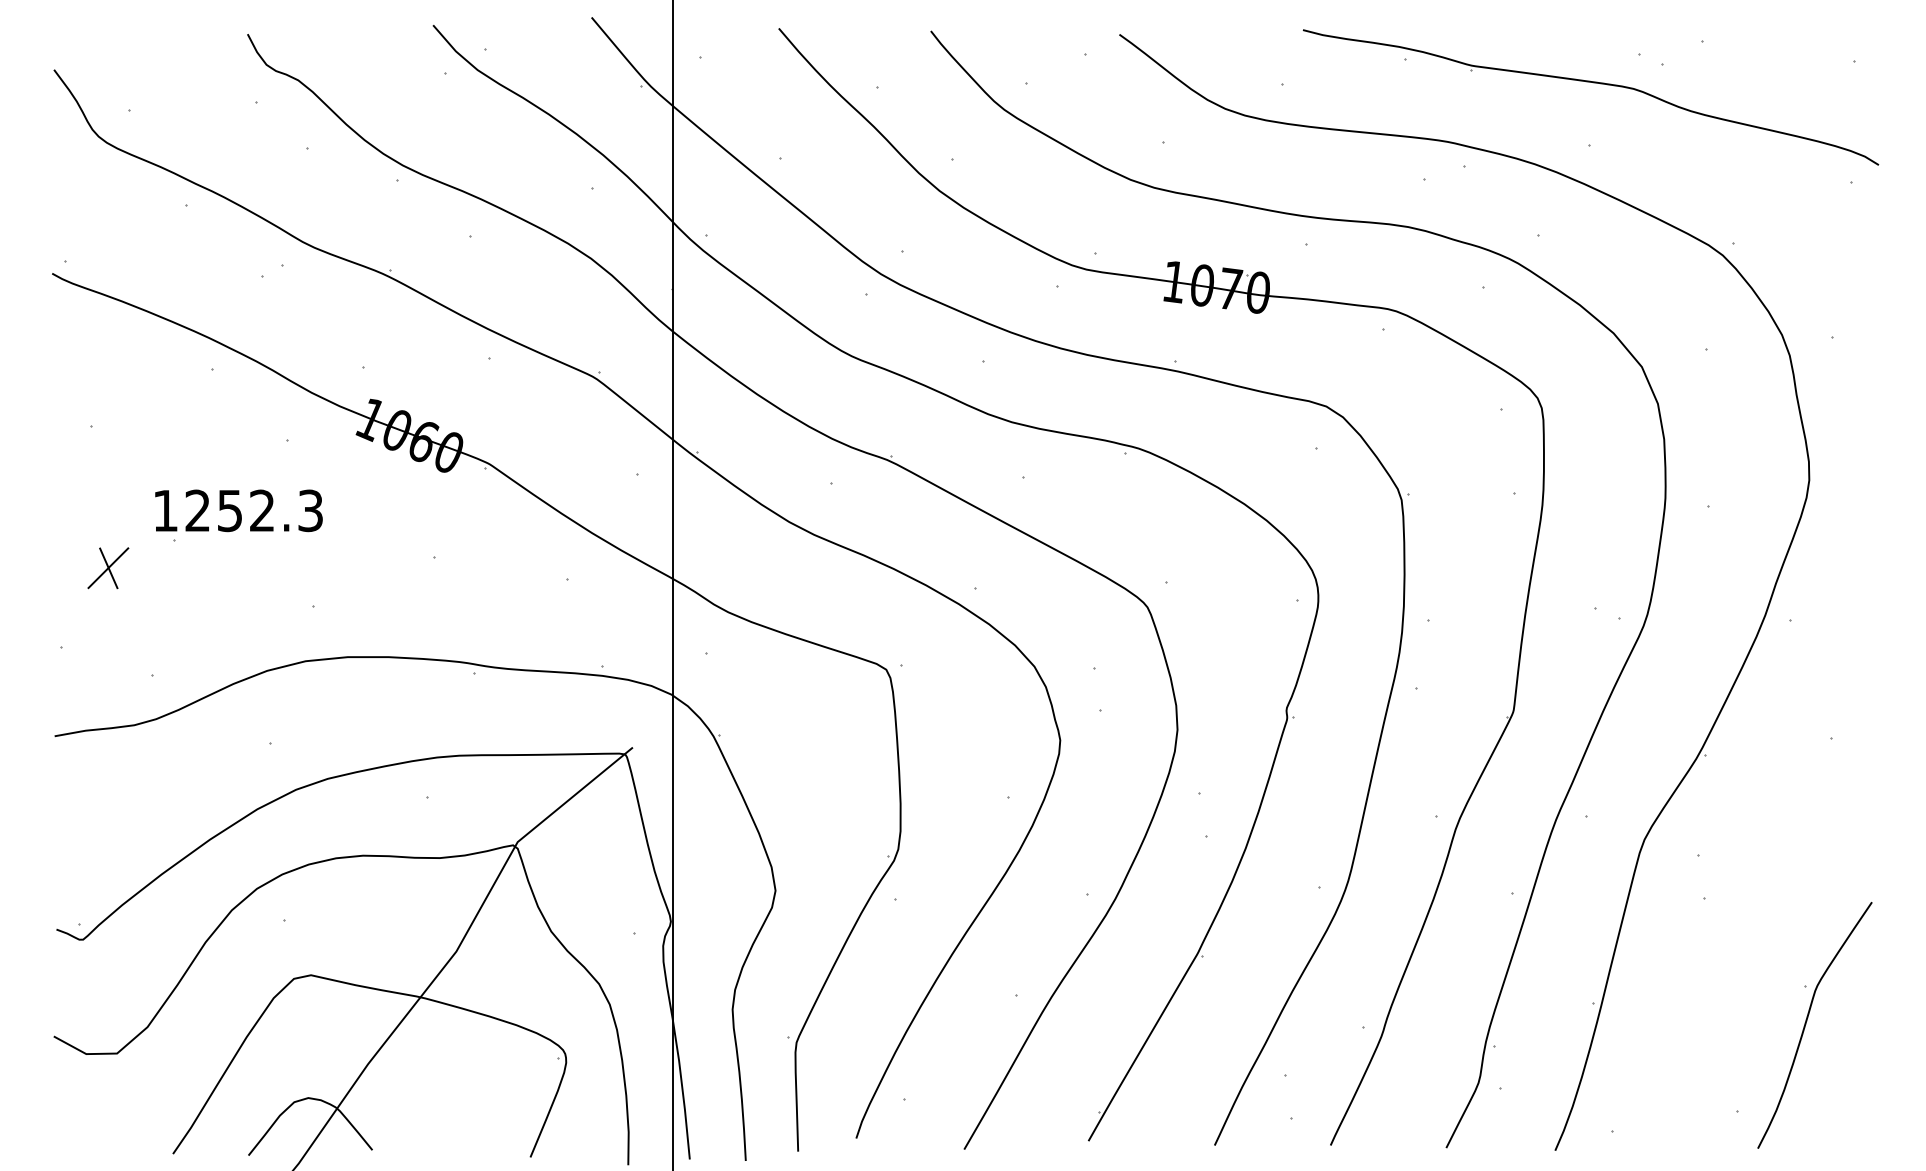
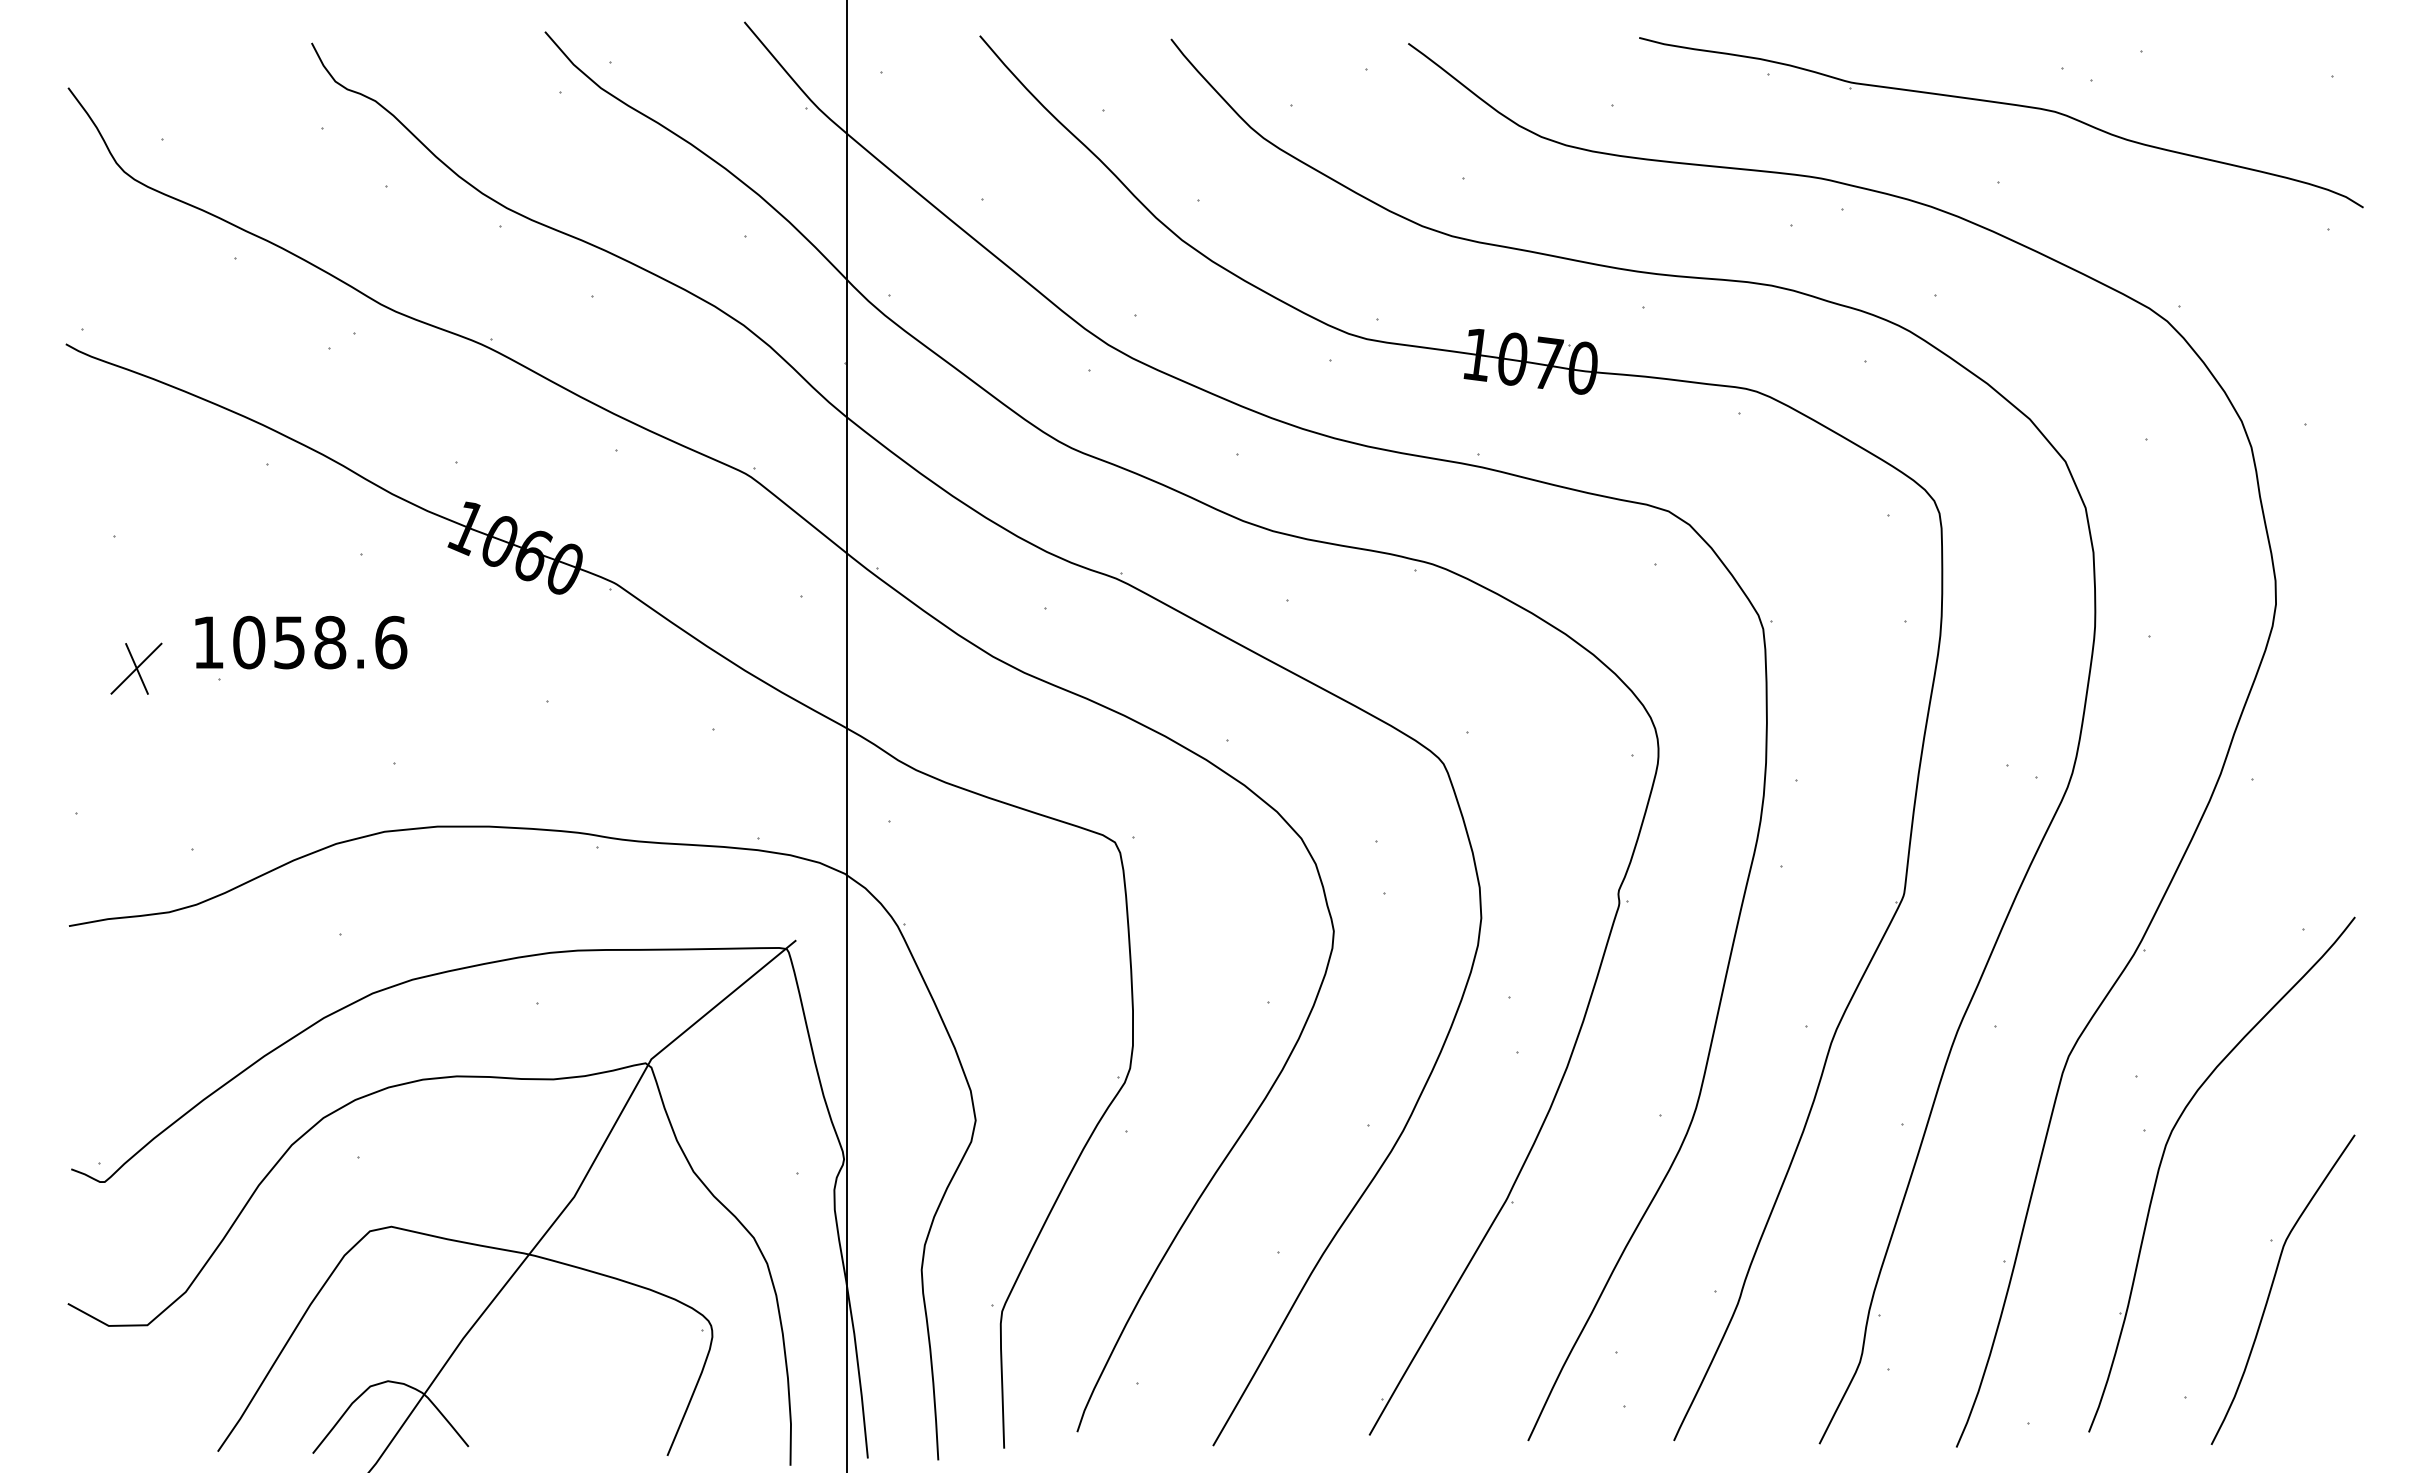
text: (254, 510) -> (320, 642), 1252.3 -> 1058.6
part: (108, 568) -> (136, 668), moved
part: (1720, 917) -> (2164, 1154), added

